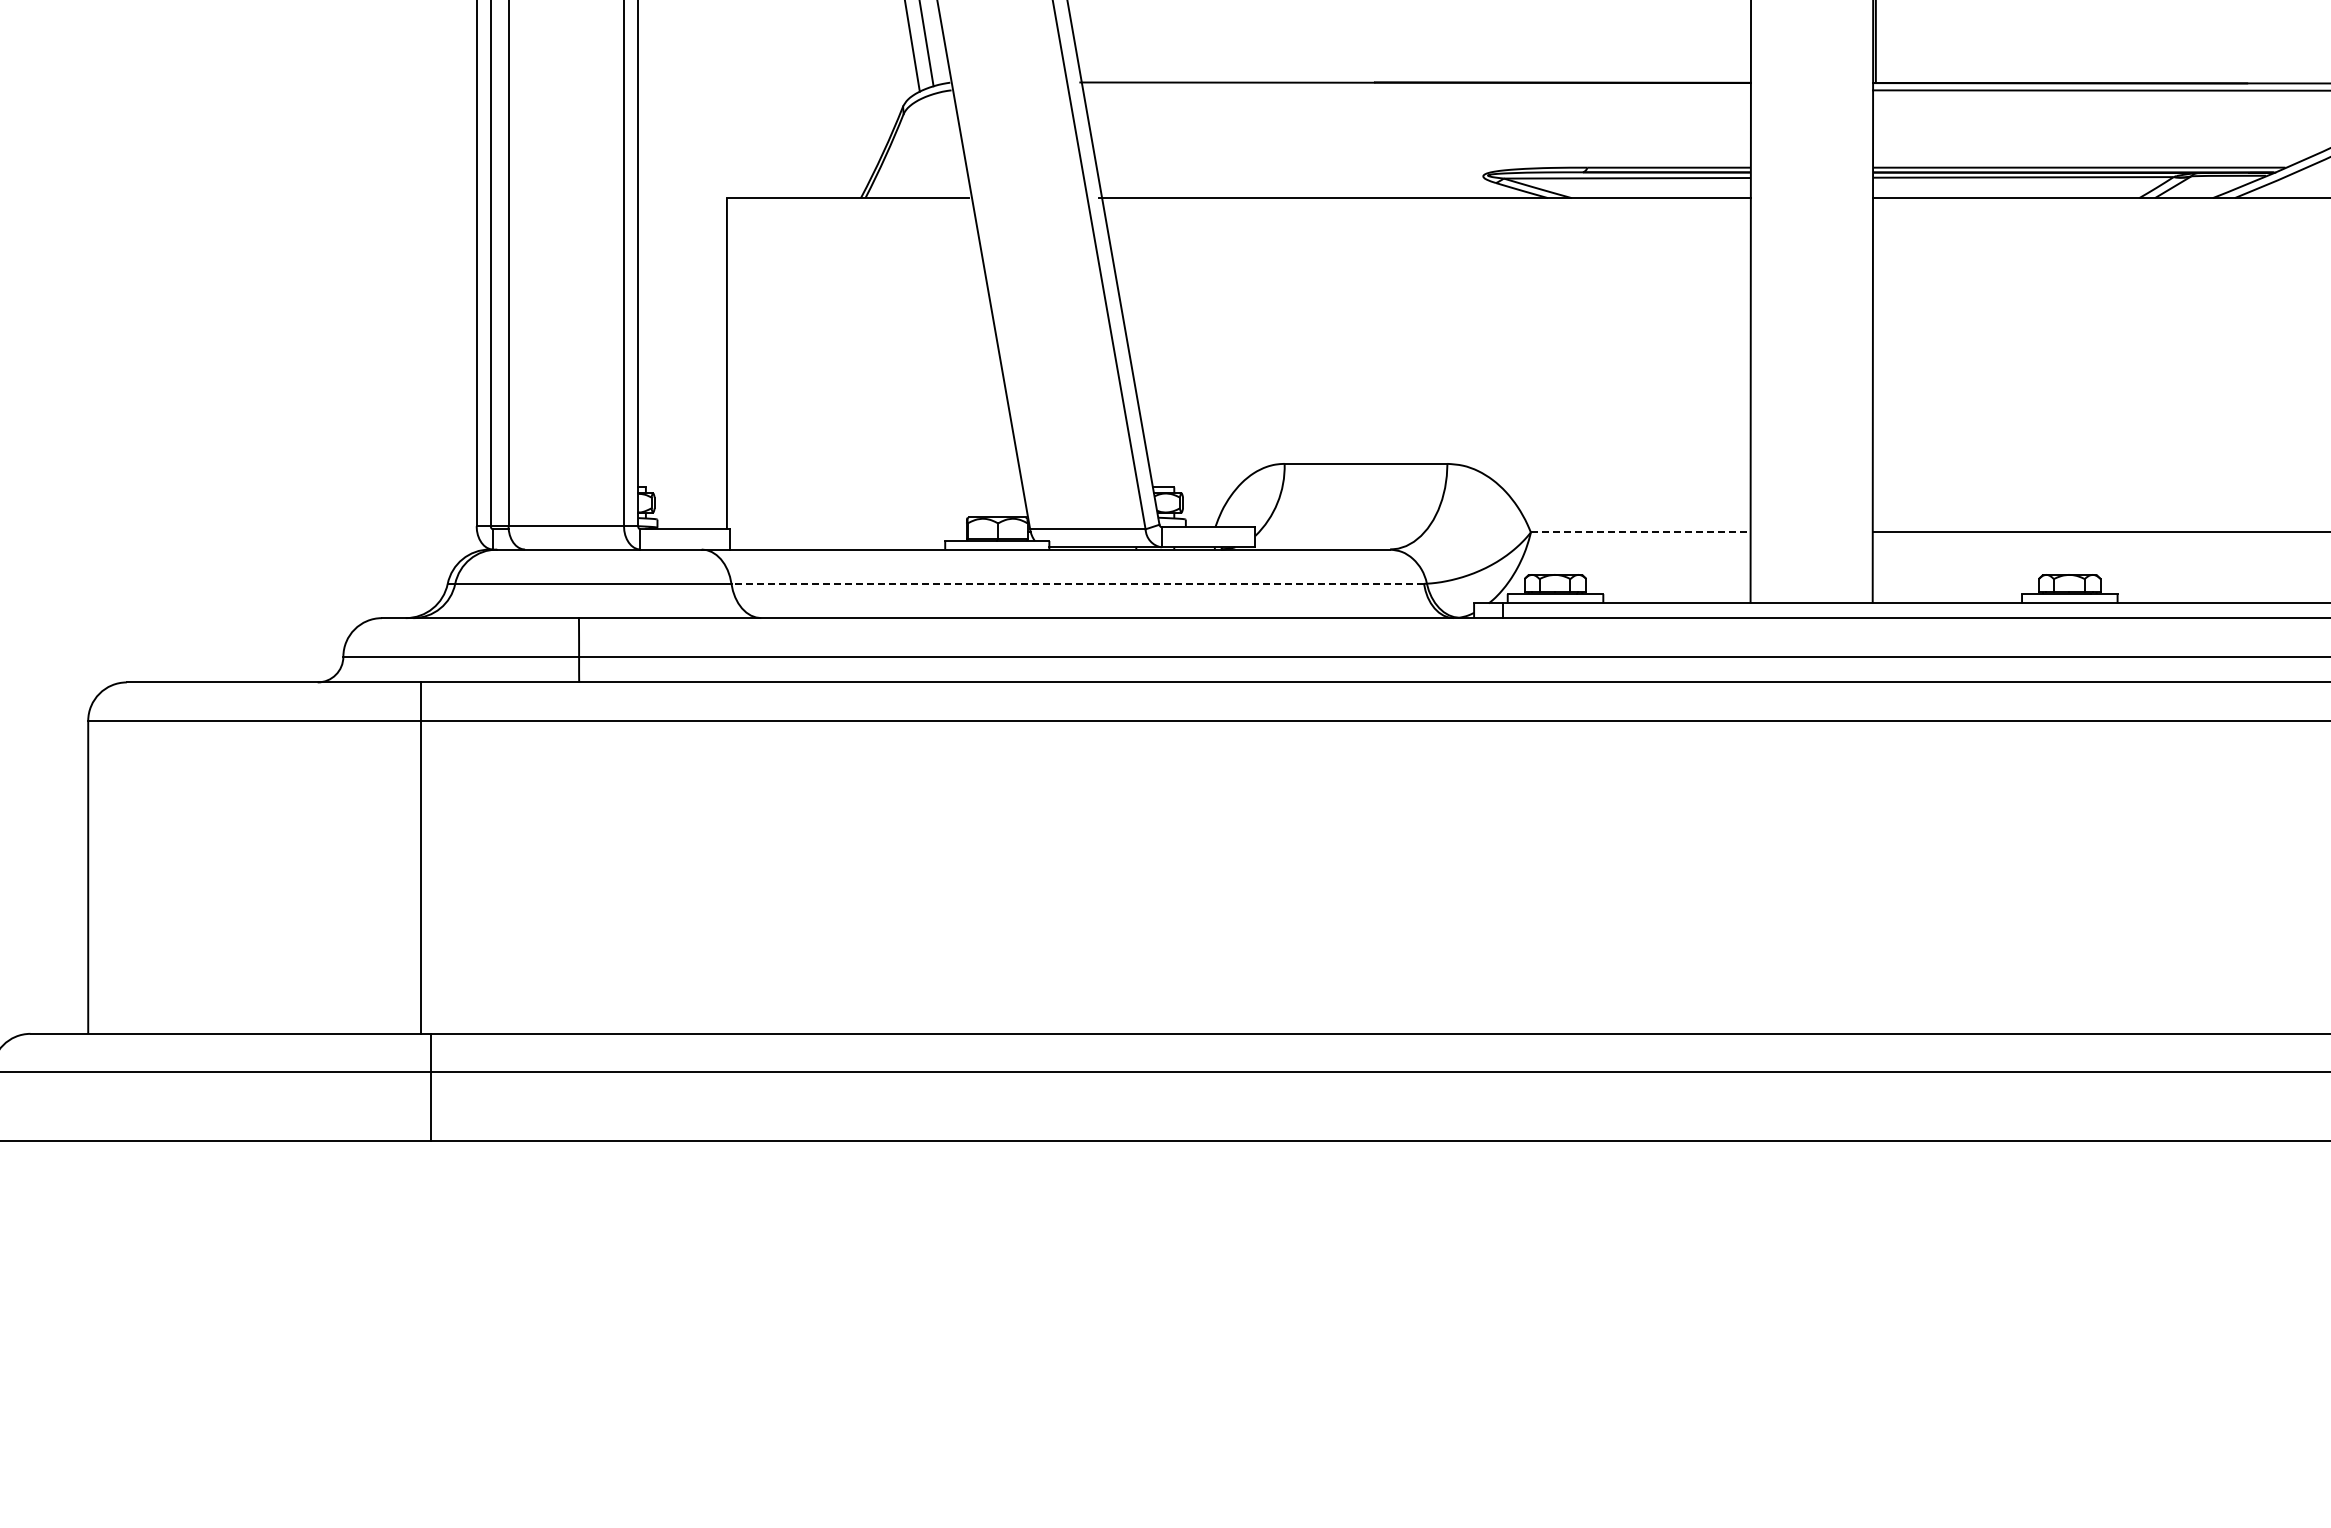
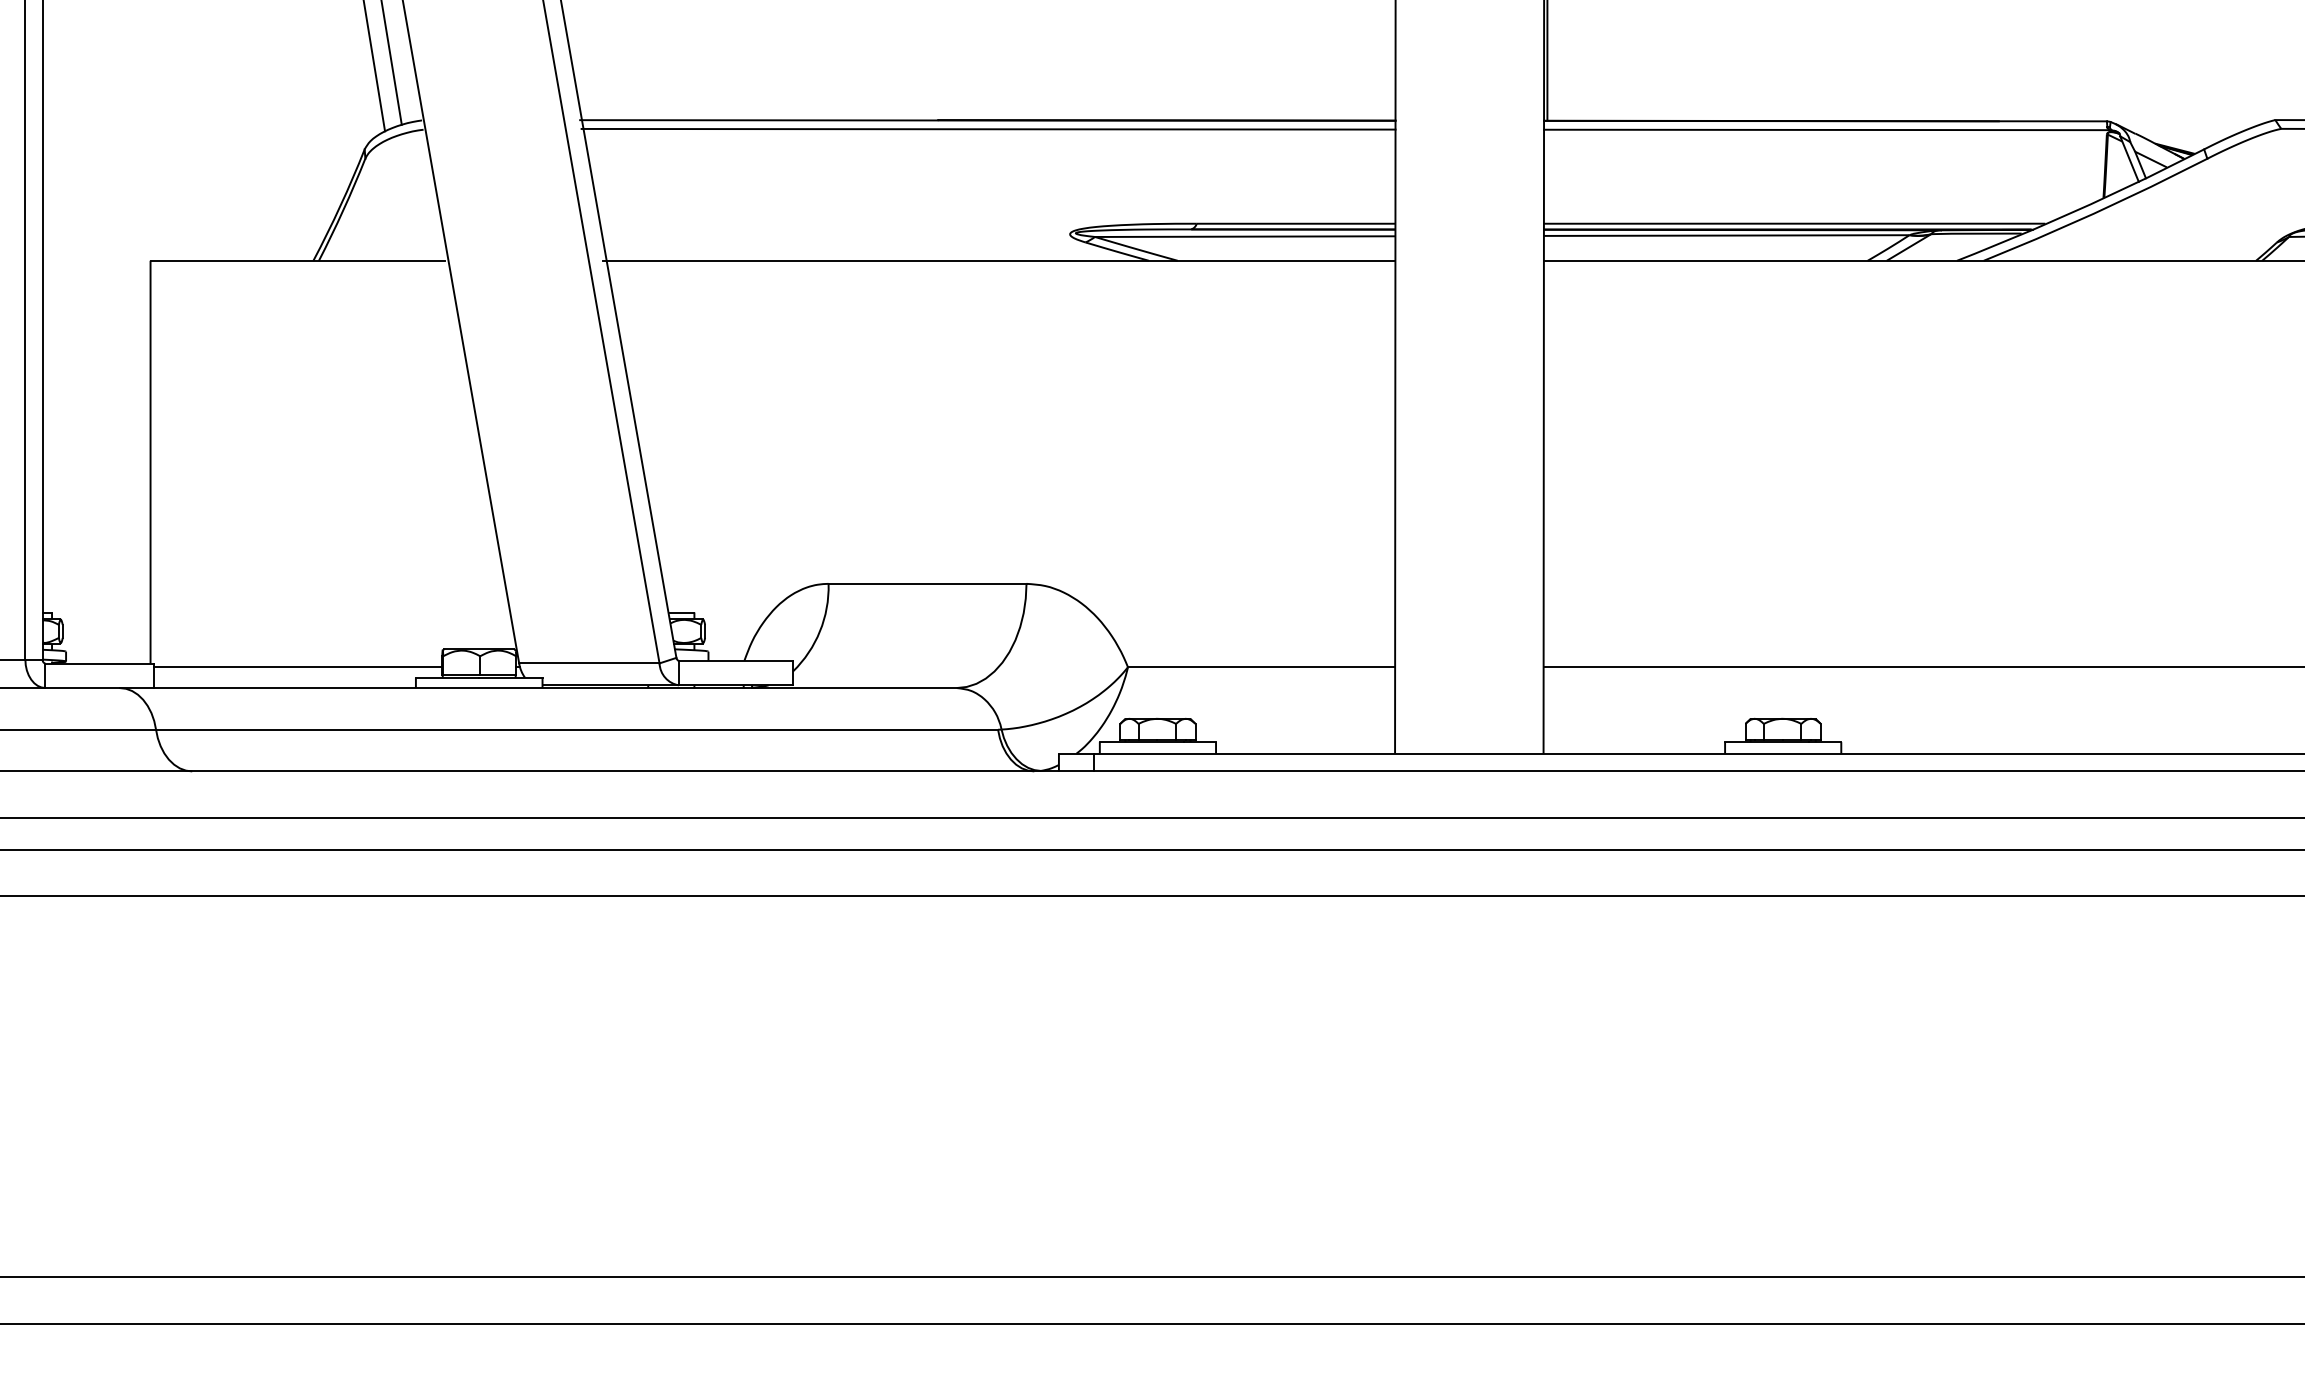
line: (1415, 89) -> (987, 128), added
line: (848, 532) -> (298, 667), added
line: (1640, 532) -> (1261, 667), dashed -> solid
line: (1077, 583) -> (576, 729), dashed -> solid

